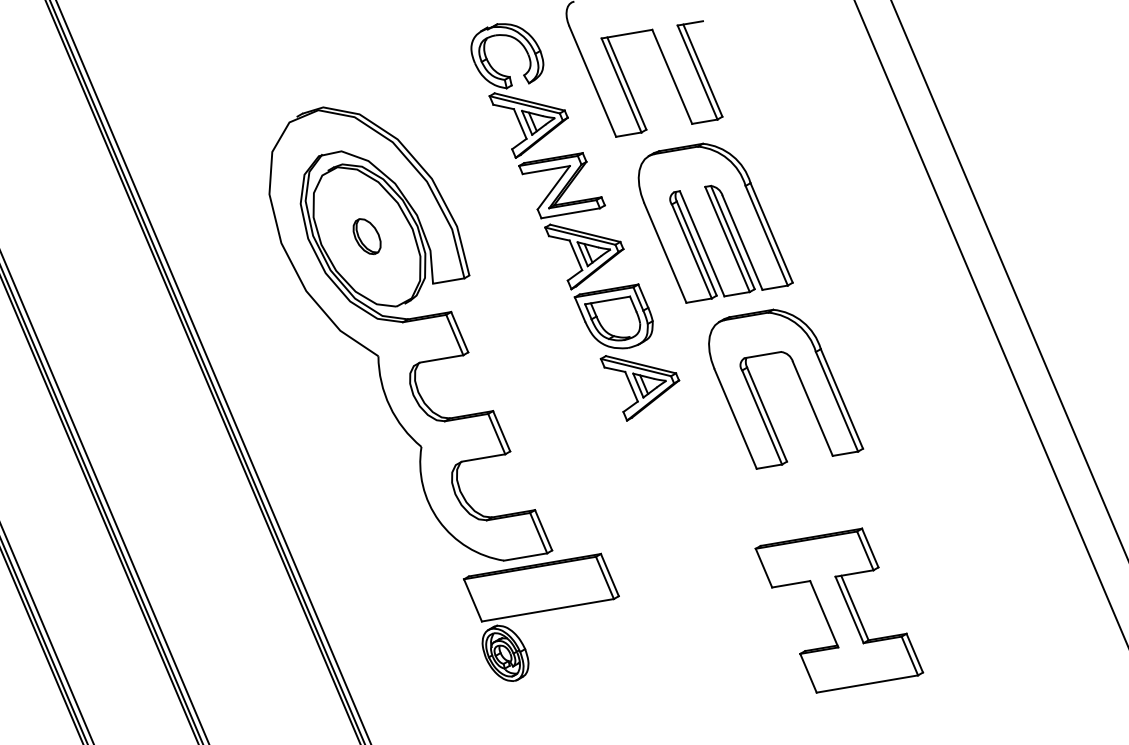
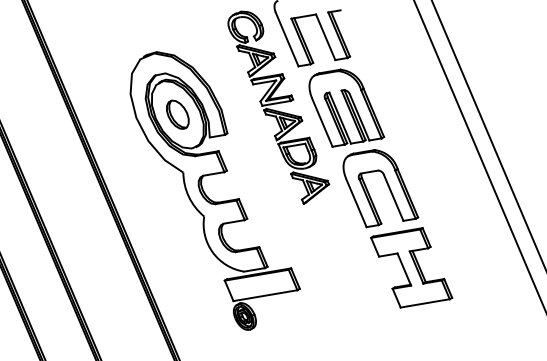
part: (366, 236) -> (177, 114), size x1.67
part: (839, 609) -> (411, 267), moved

